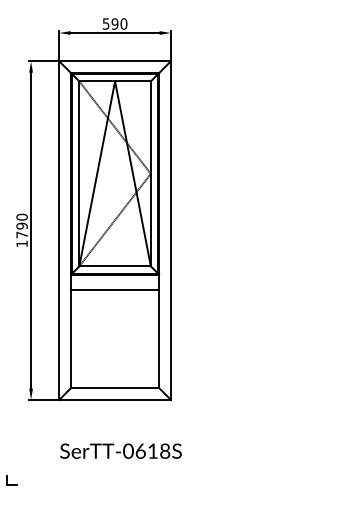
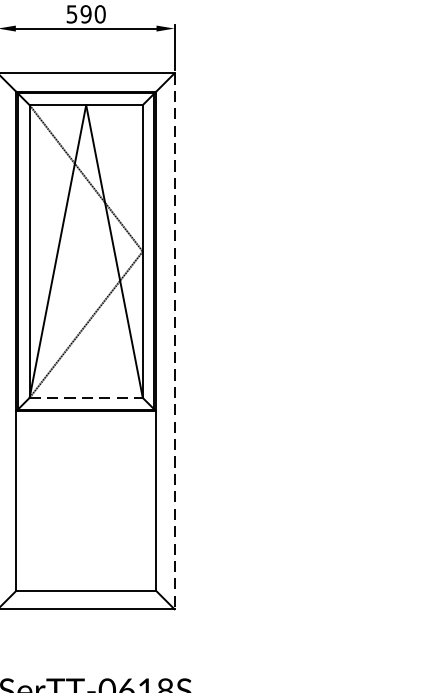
line: (170, 231) -> (173, 342), solid -> dashed
line: (115, 266) -> (86, 398), solid -> dashed
line: (115, 290) -> (86, 436), removed

